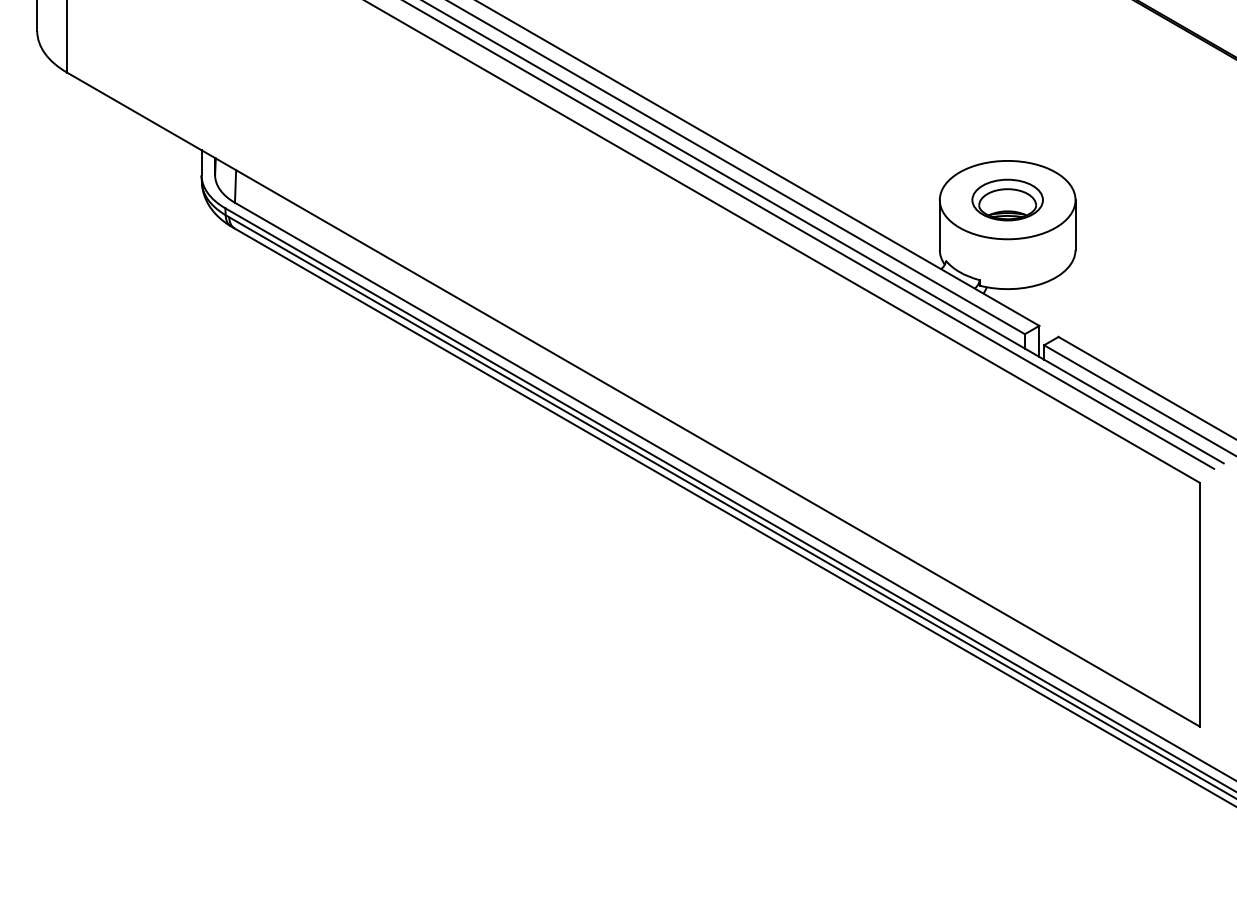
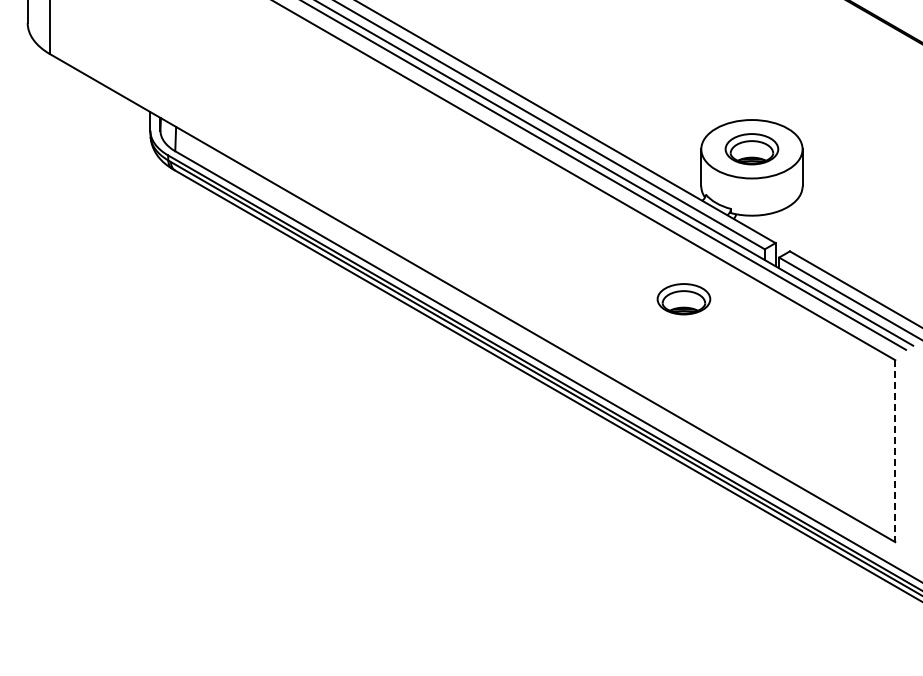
part: (915, 401) -> (683, 299), added
line: (1200, 605) -> (895, 451), solid -> dashed

